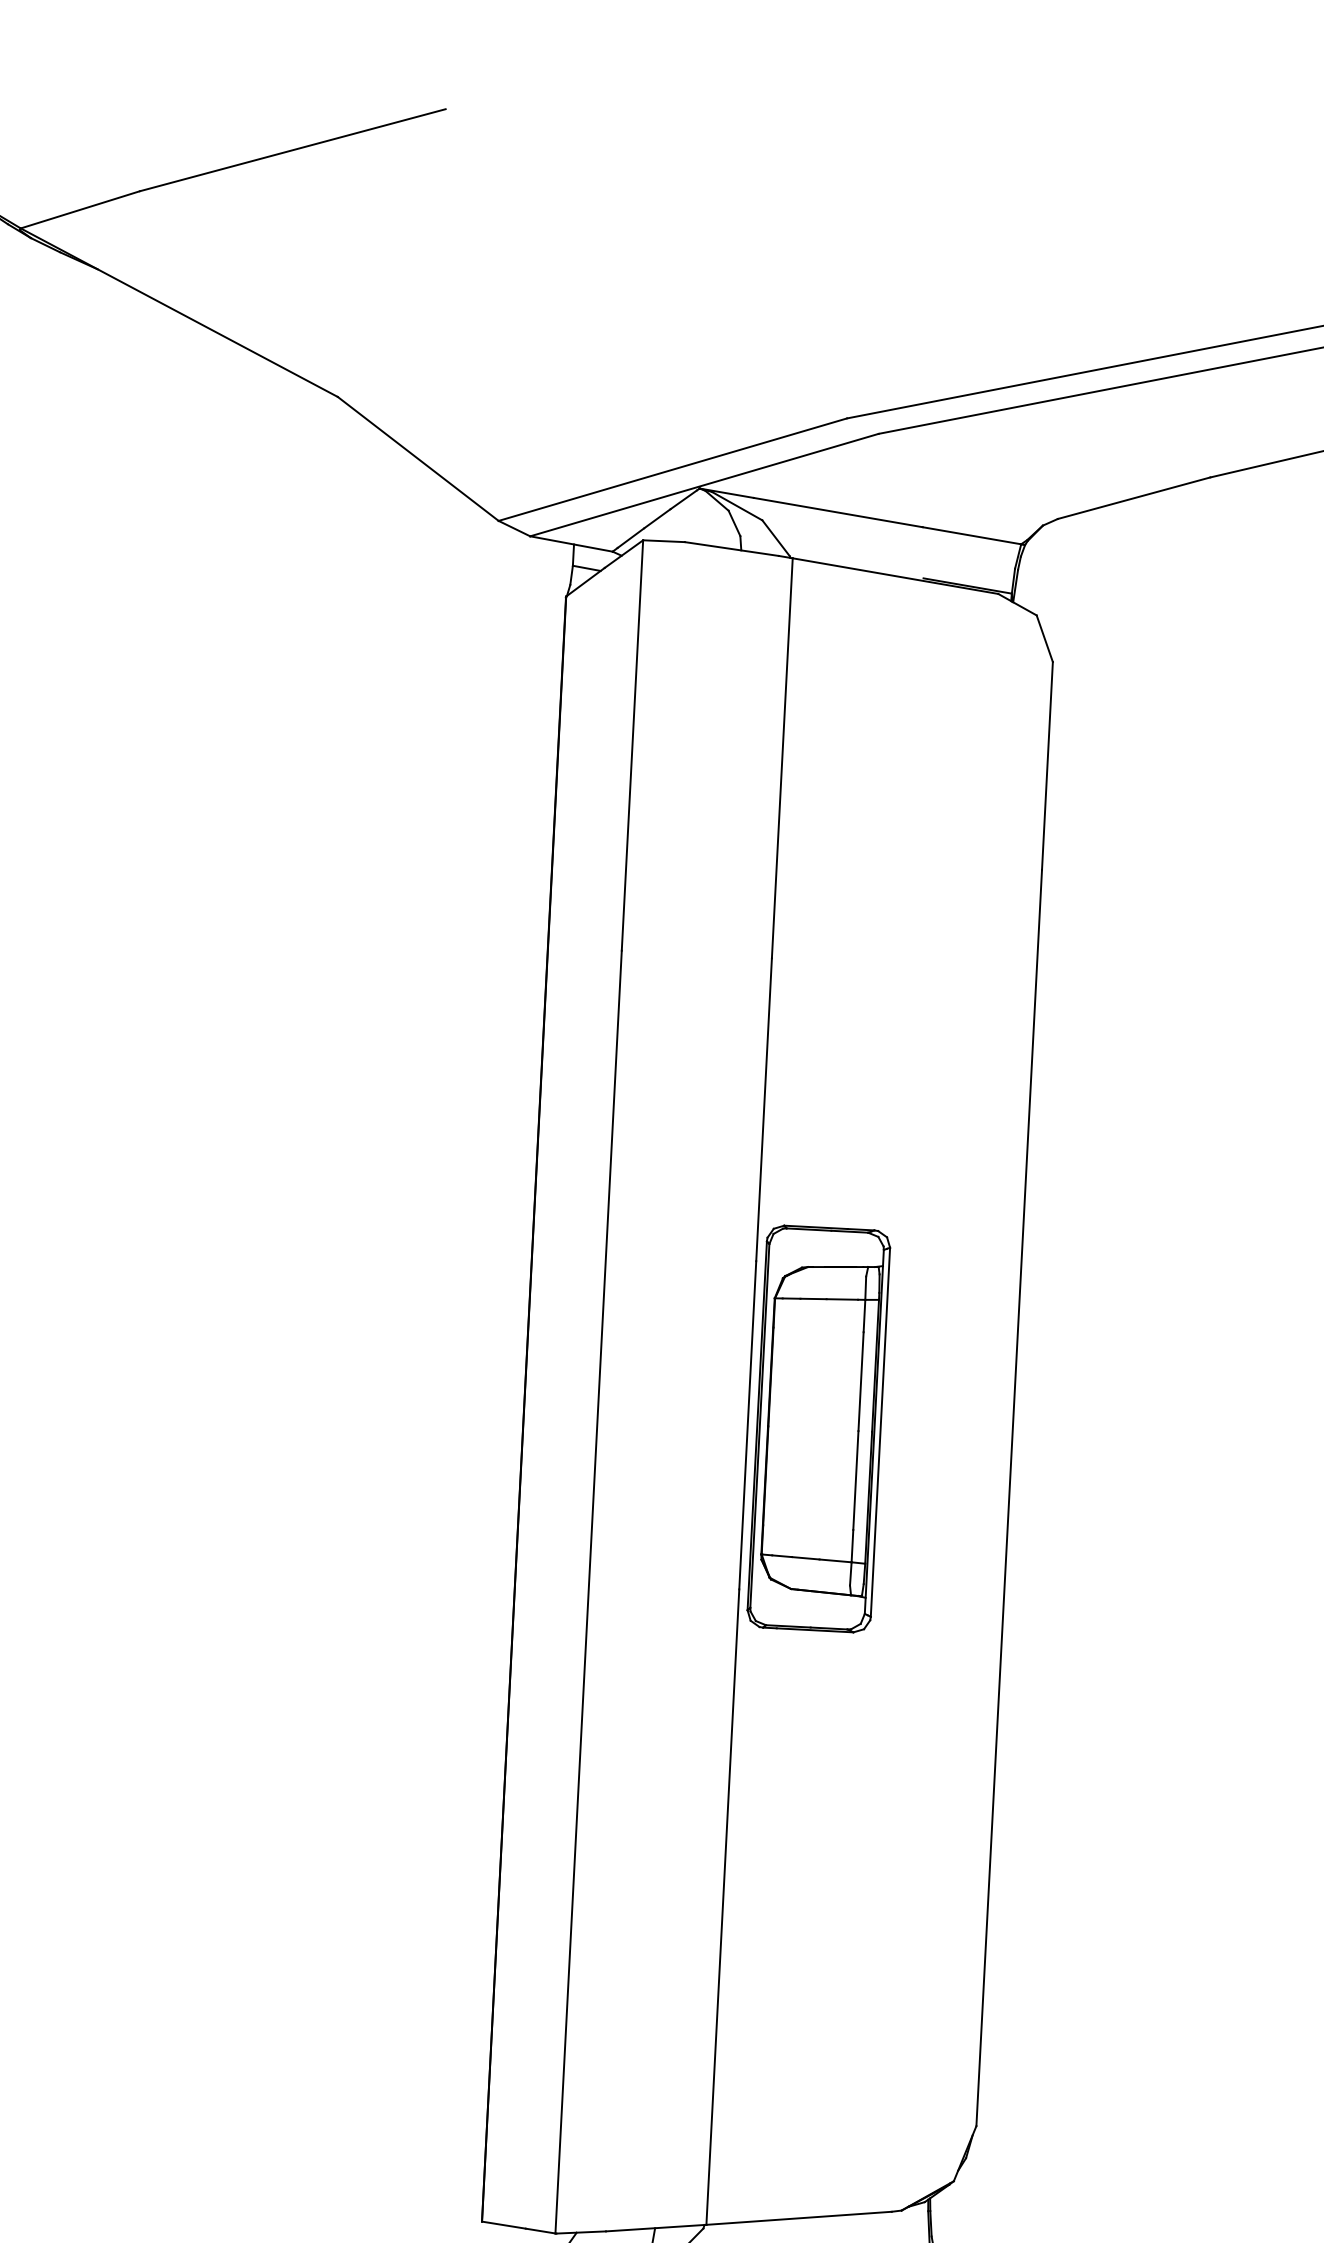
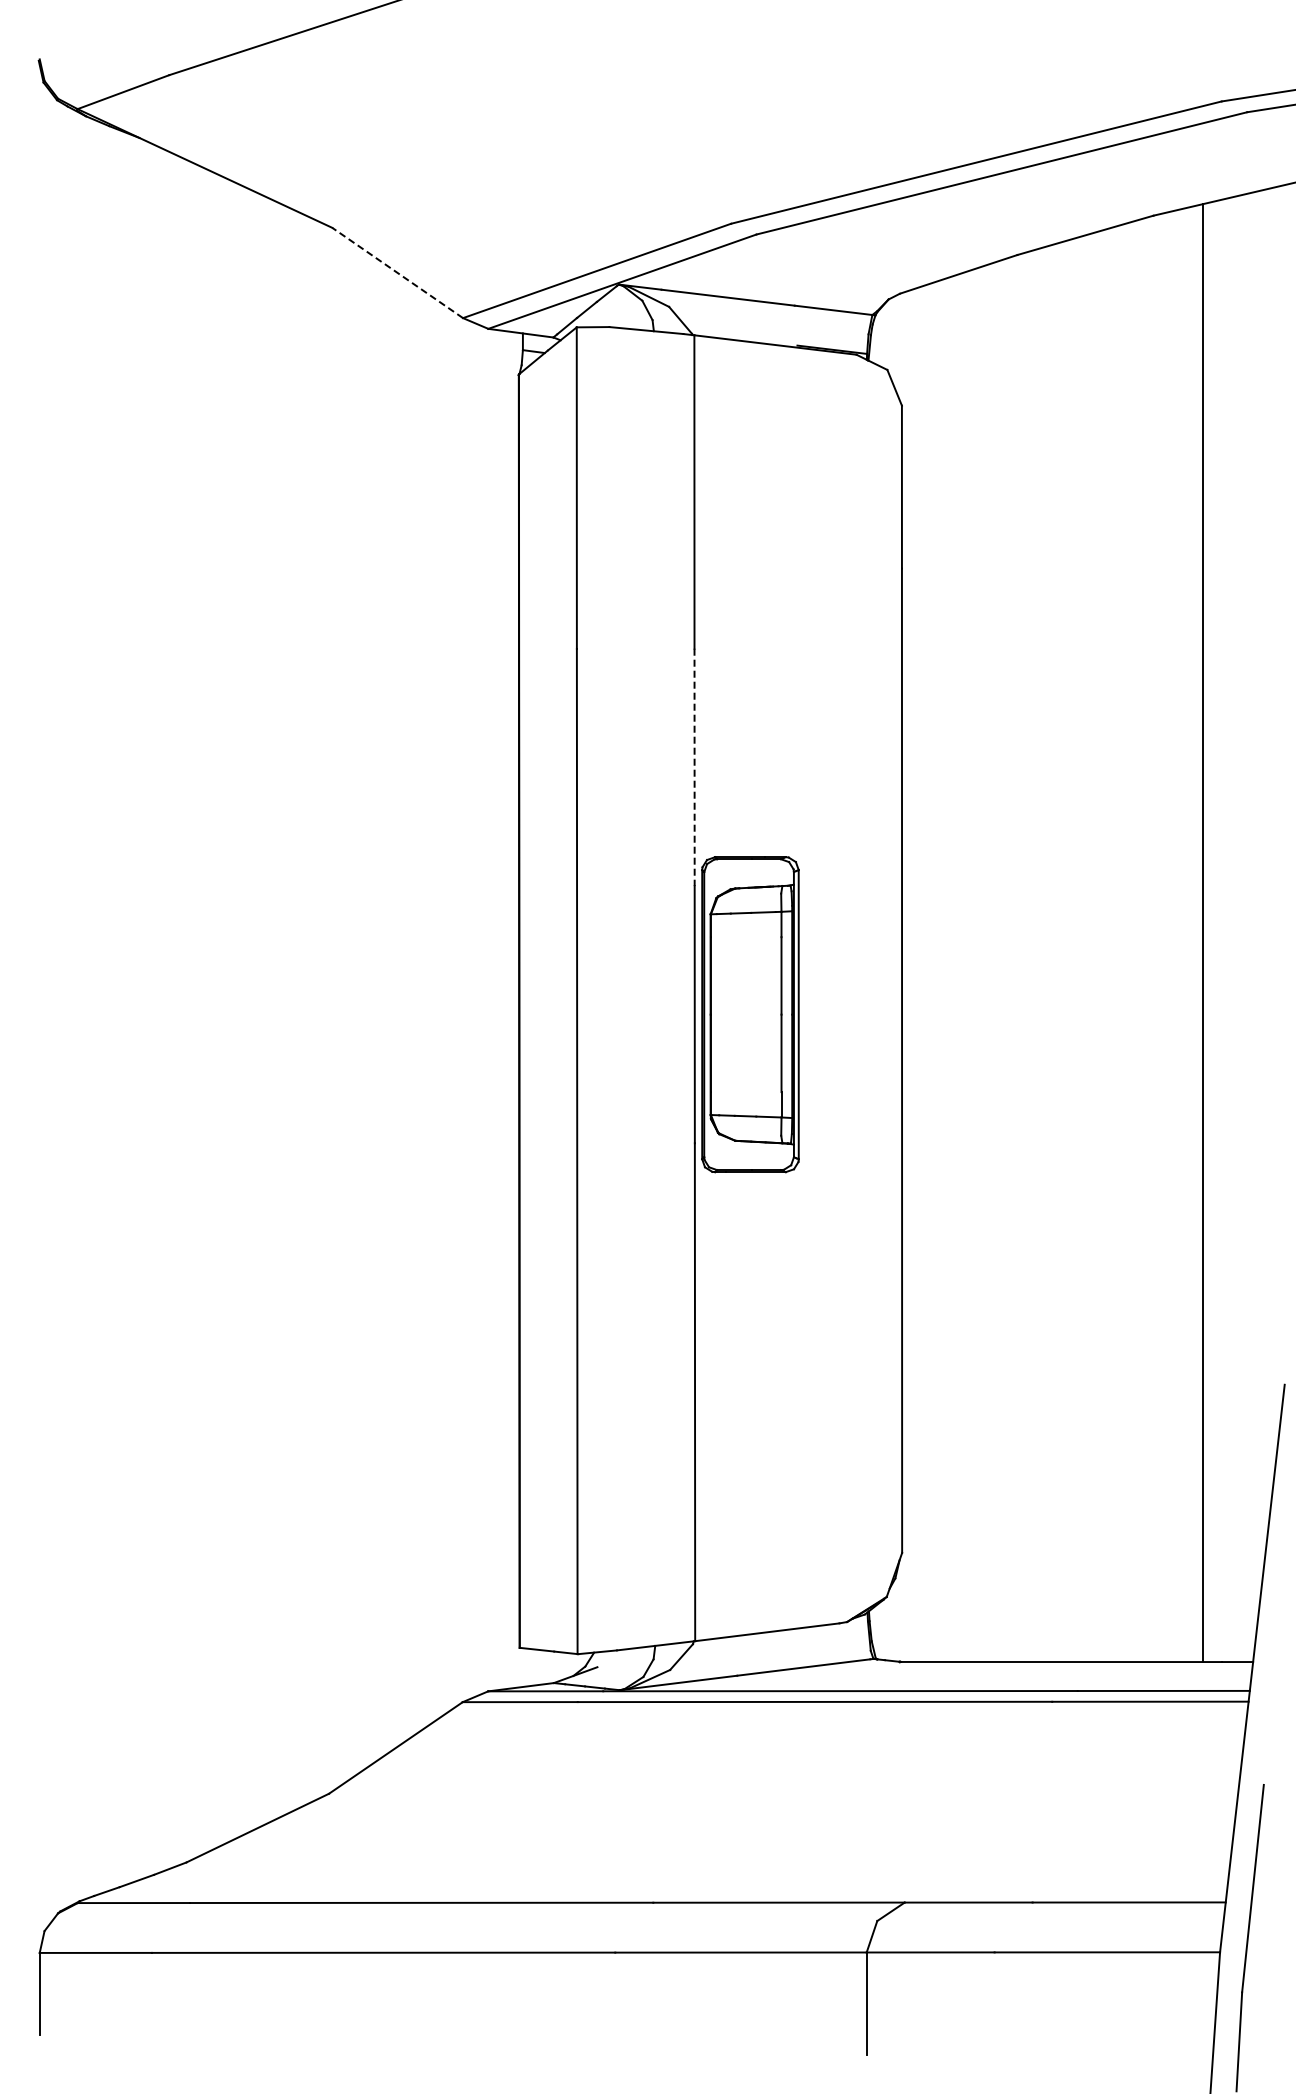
line: (418, 458) -> (397, 272), solid -> dashed
line: (763, 1109) -> (694, 767), solid -> dashed

